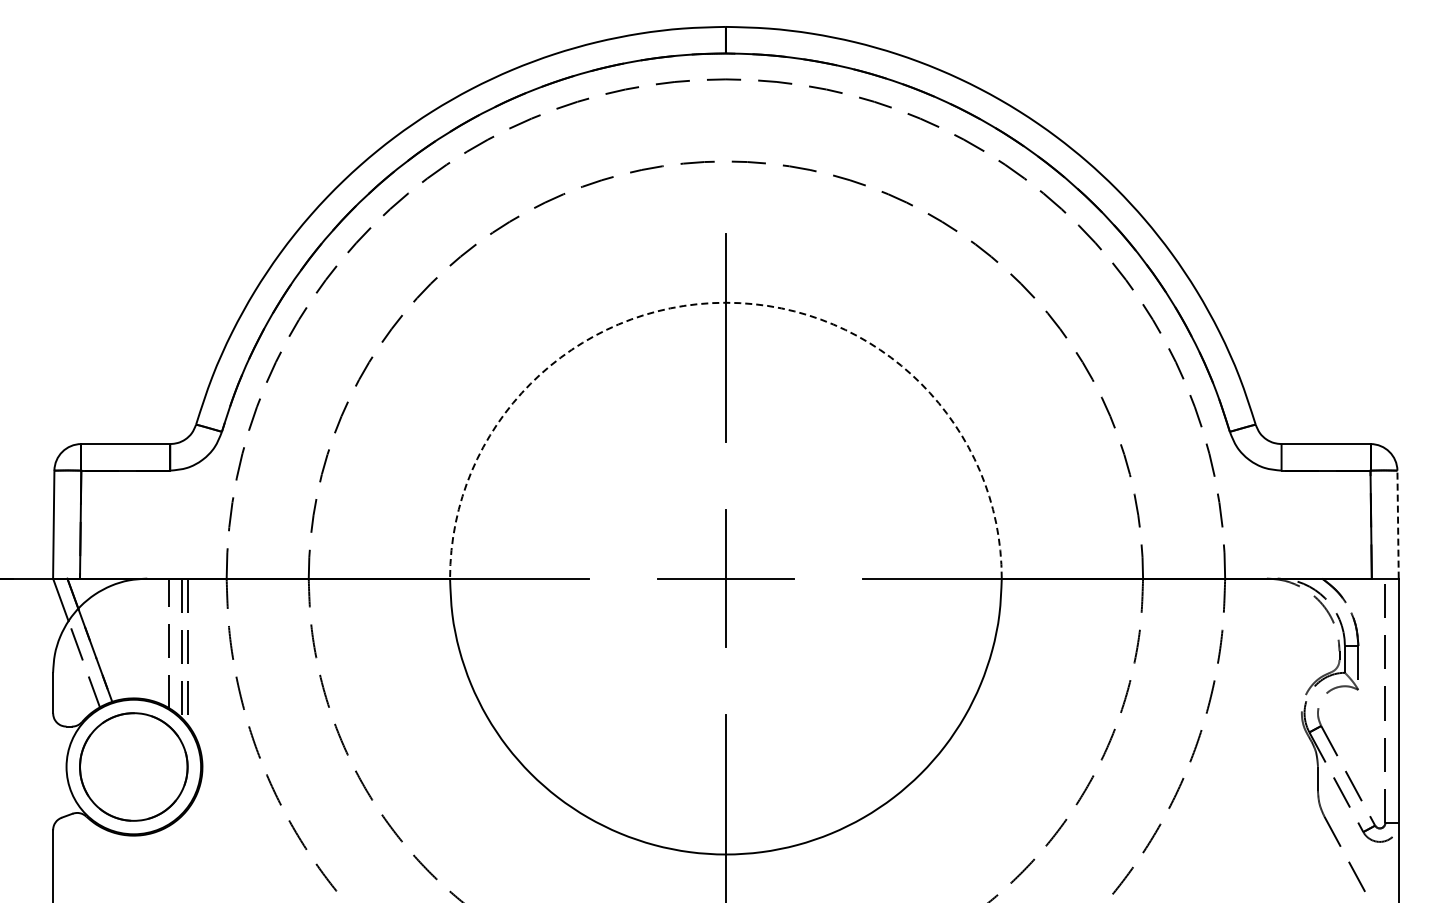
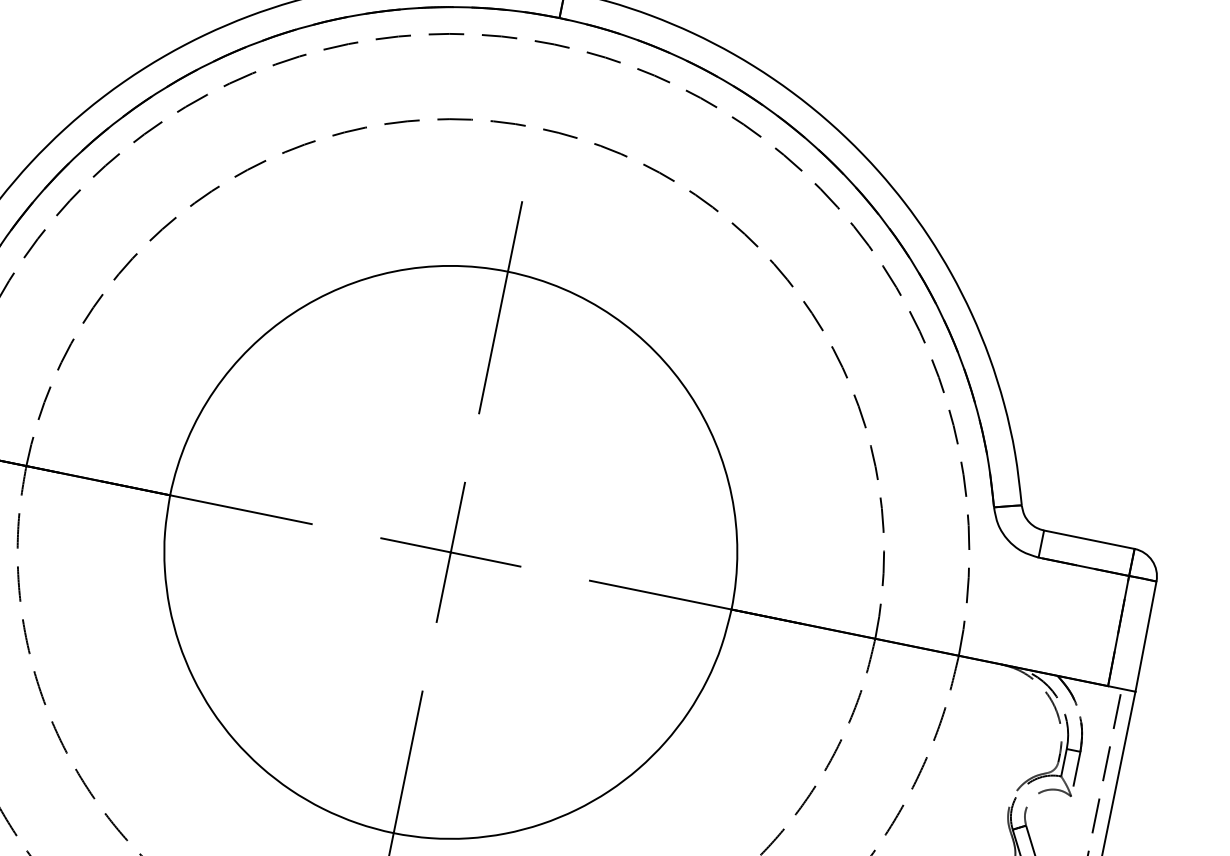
arc: (725, 302) -> (507, 271), dashed -> solid
line: (1398, 524) -> (1146, 636), dashed -> solid

